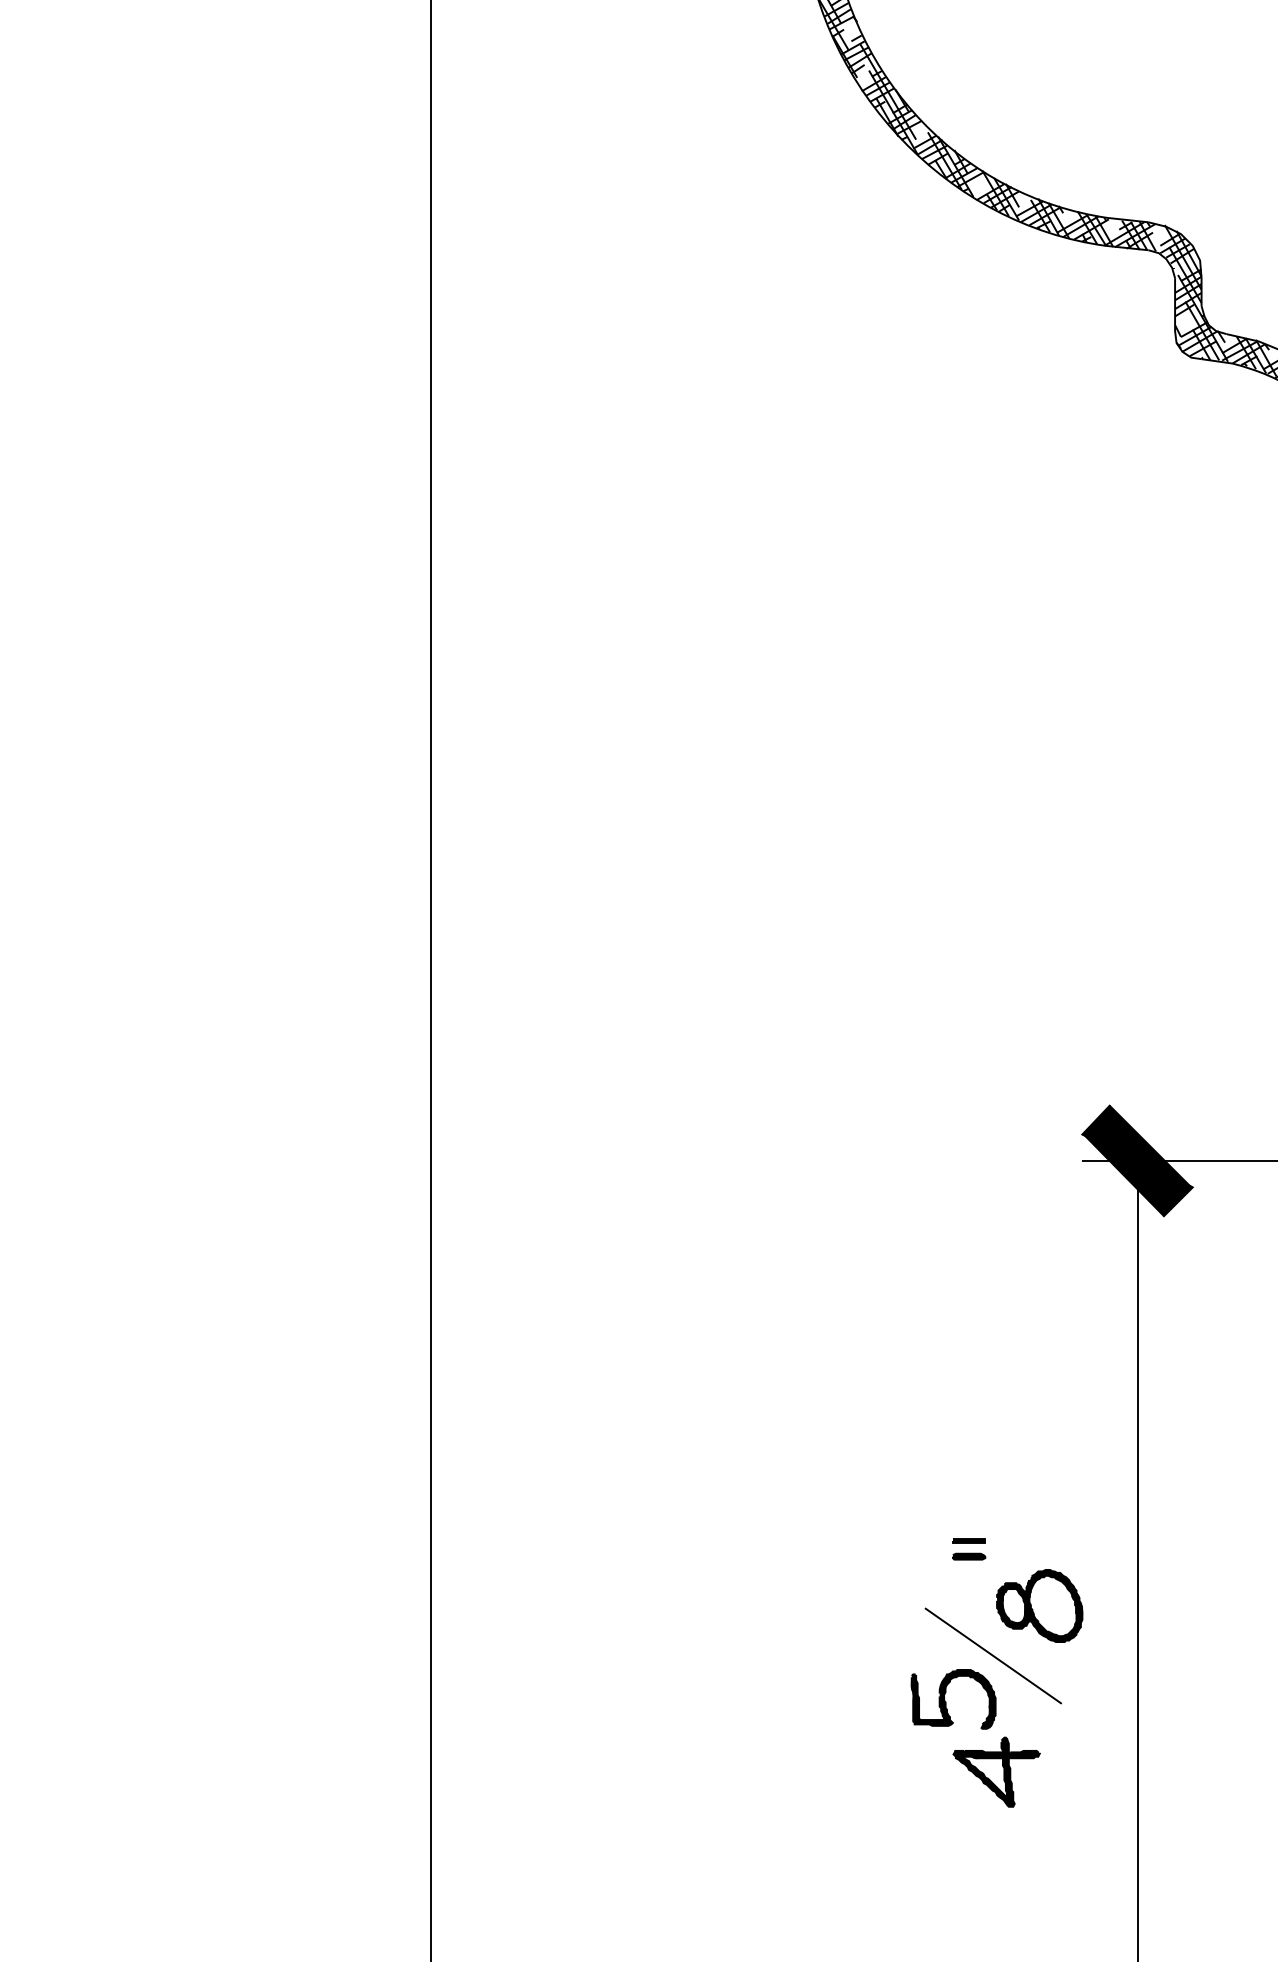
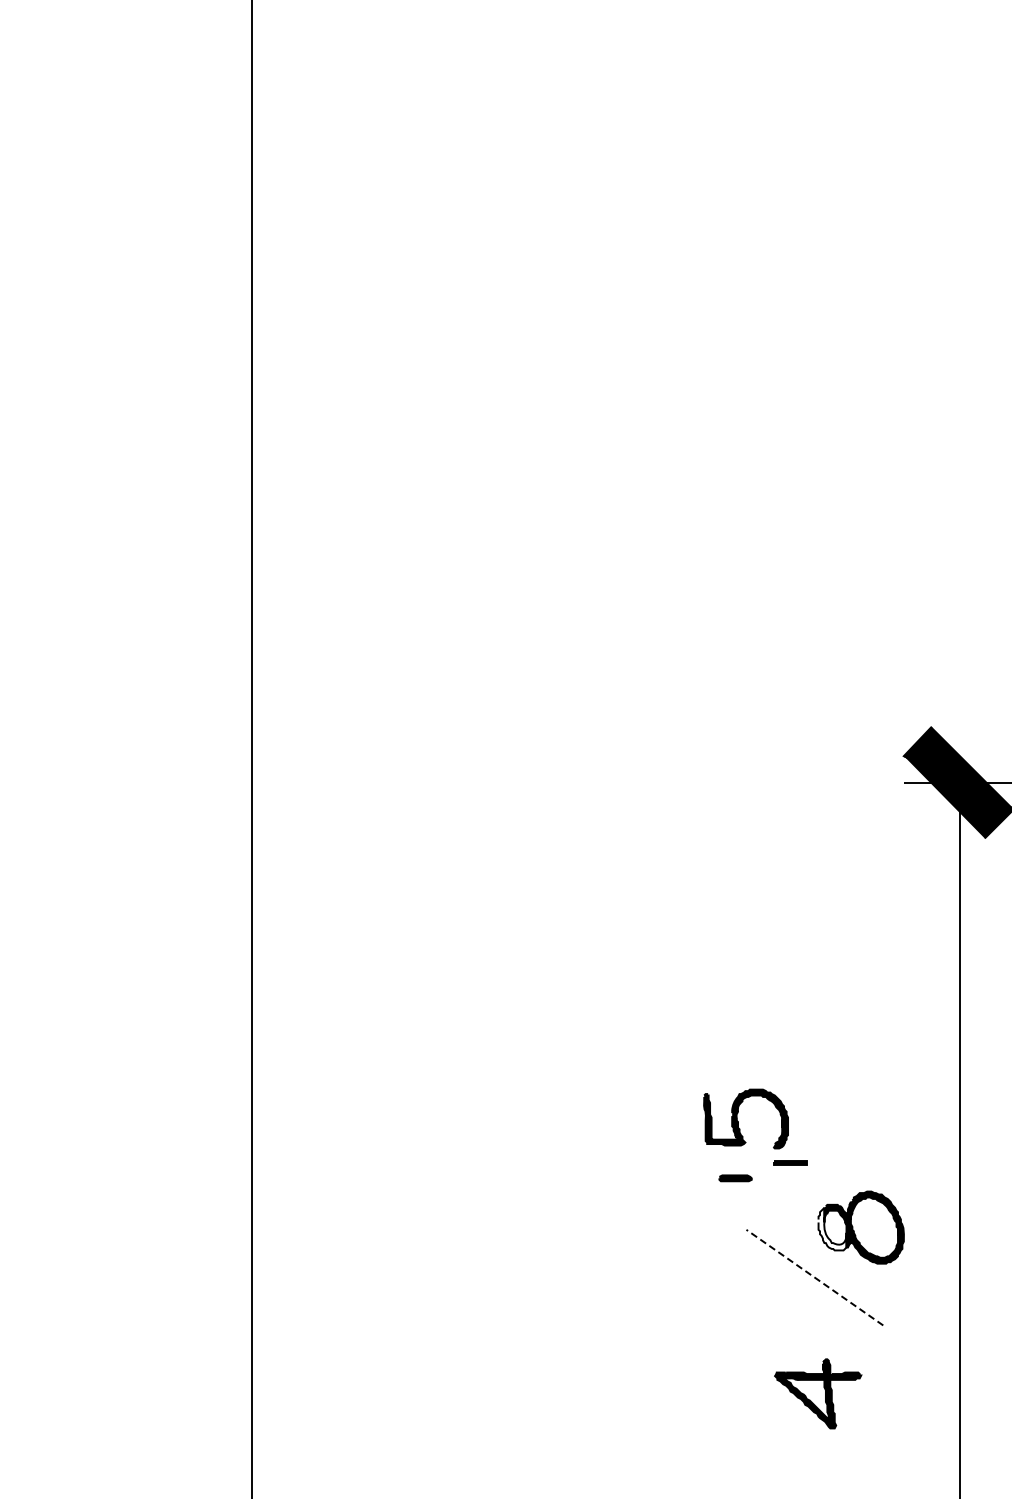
part: (969, 1556) -> (735, 1178), moved
fill: (1011, 1607) -> (832, 1229), removed
line: (992, 1655) -> (813, 1277), solid -> dashed
part: (946, 1701) -> (738, 1121), moved

